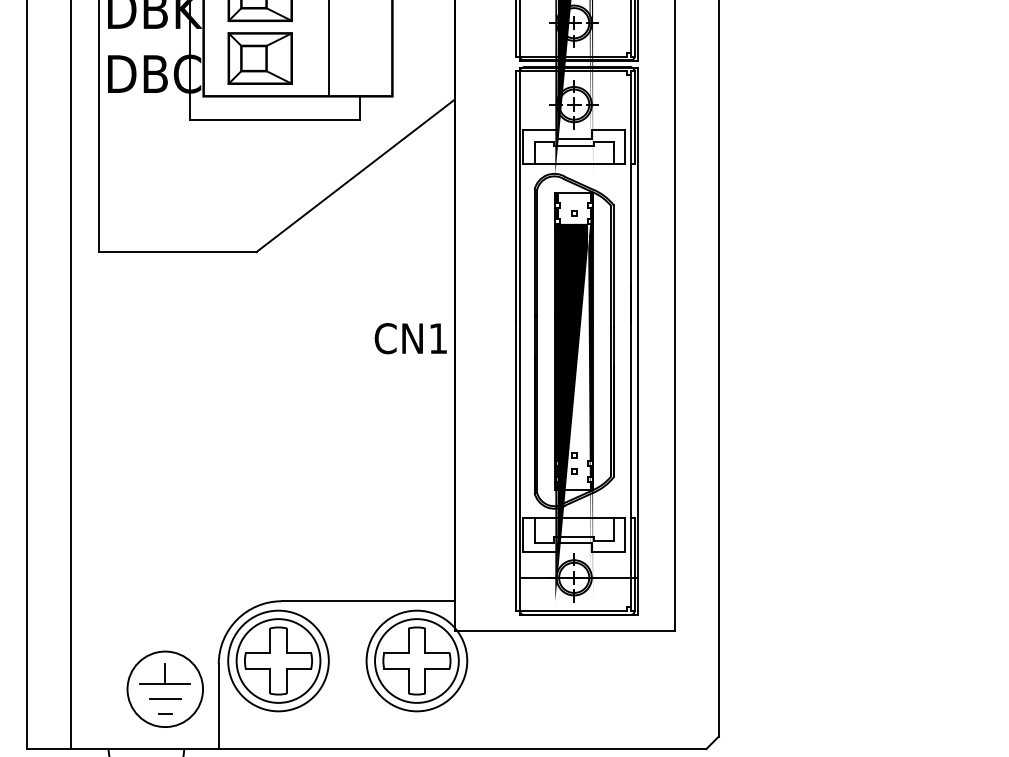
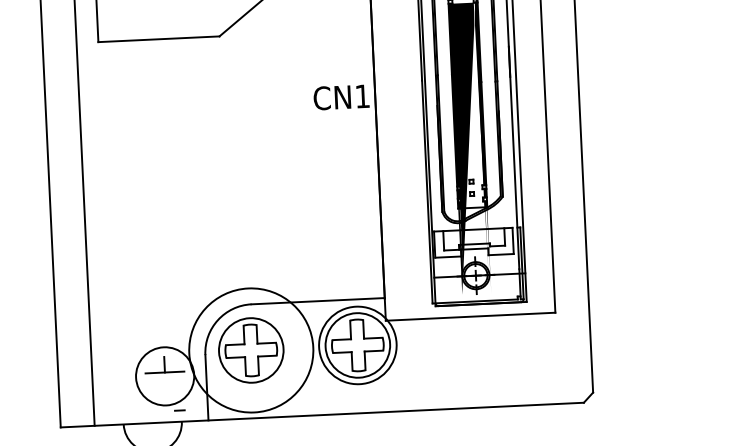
circle: (278, 660) -> (251, 350), size x1.6
line: (165, 698) -> (165, 383), removed
line: (165, 713) -> (180, 409), moved

